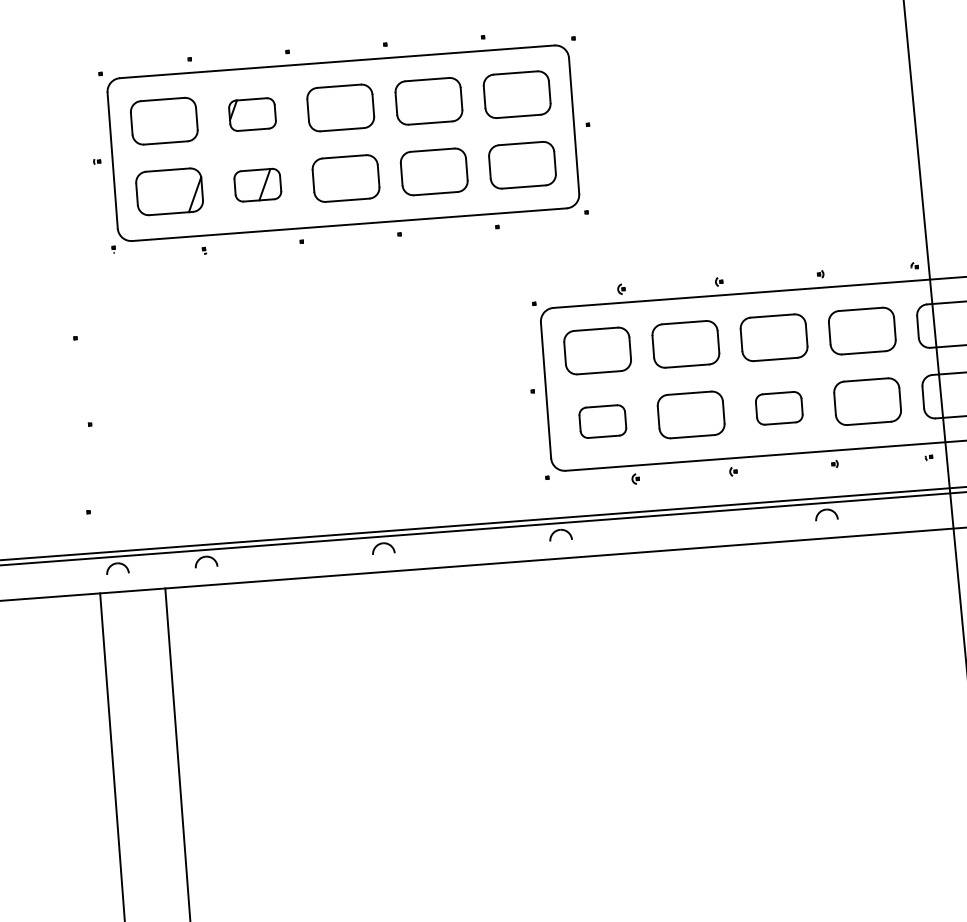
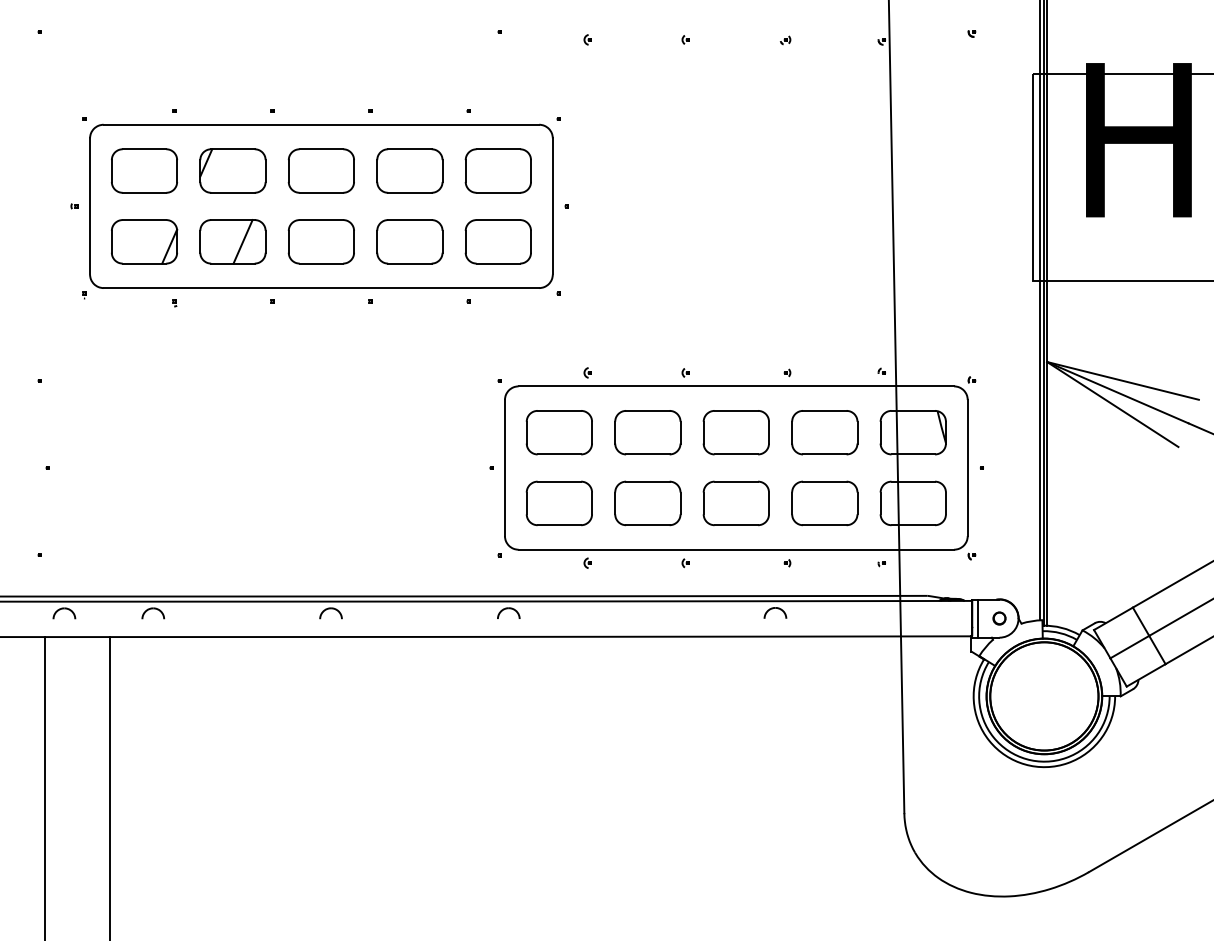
part: (252, 114) -> (232, 170), size x1.43
part: (257, 184) -> (232, 241), size x1.43
part: (778, 408) -> (735, 503), size x1.43
part: (602, 421) -> (558, 503), size x1.43

